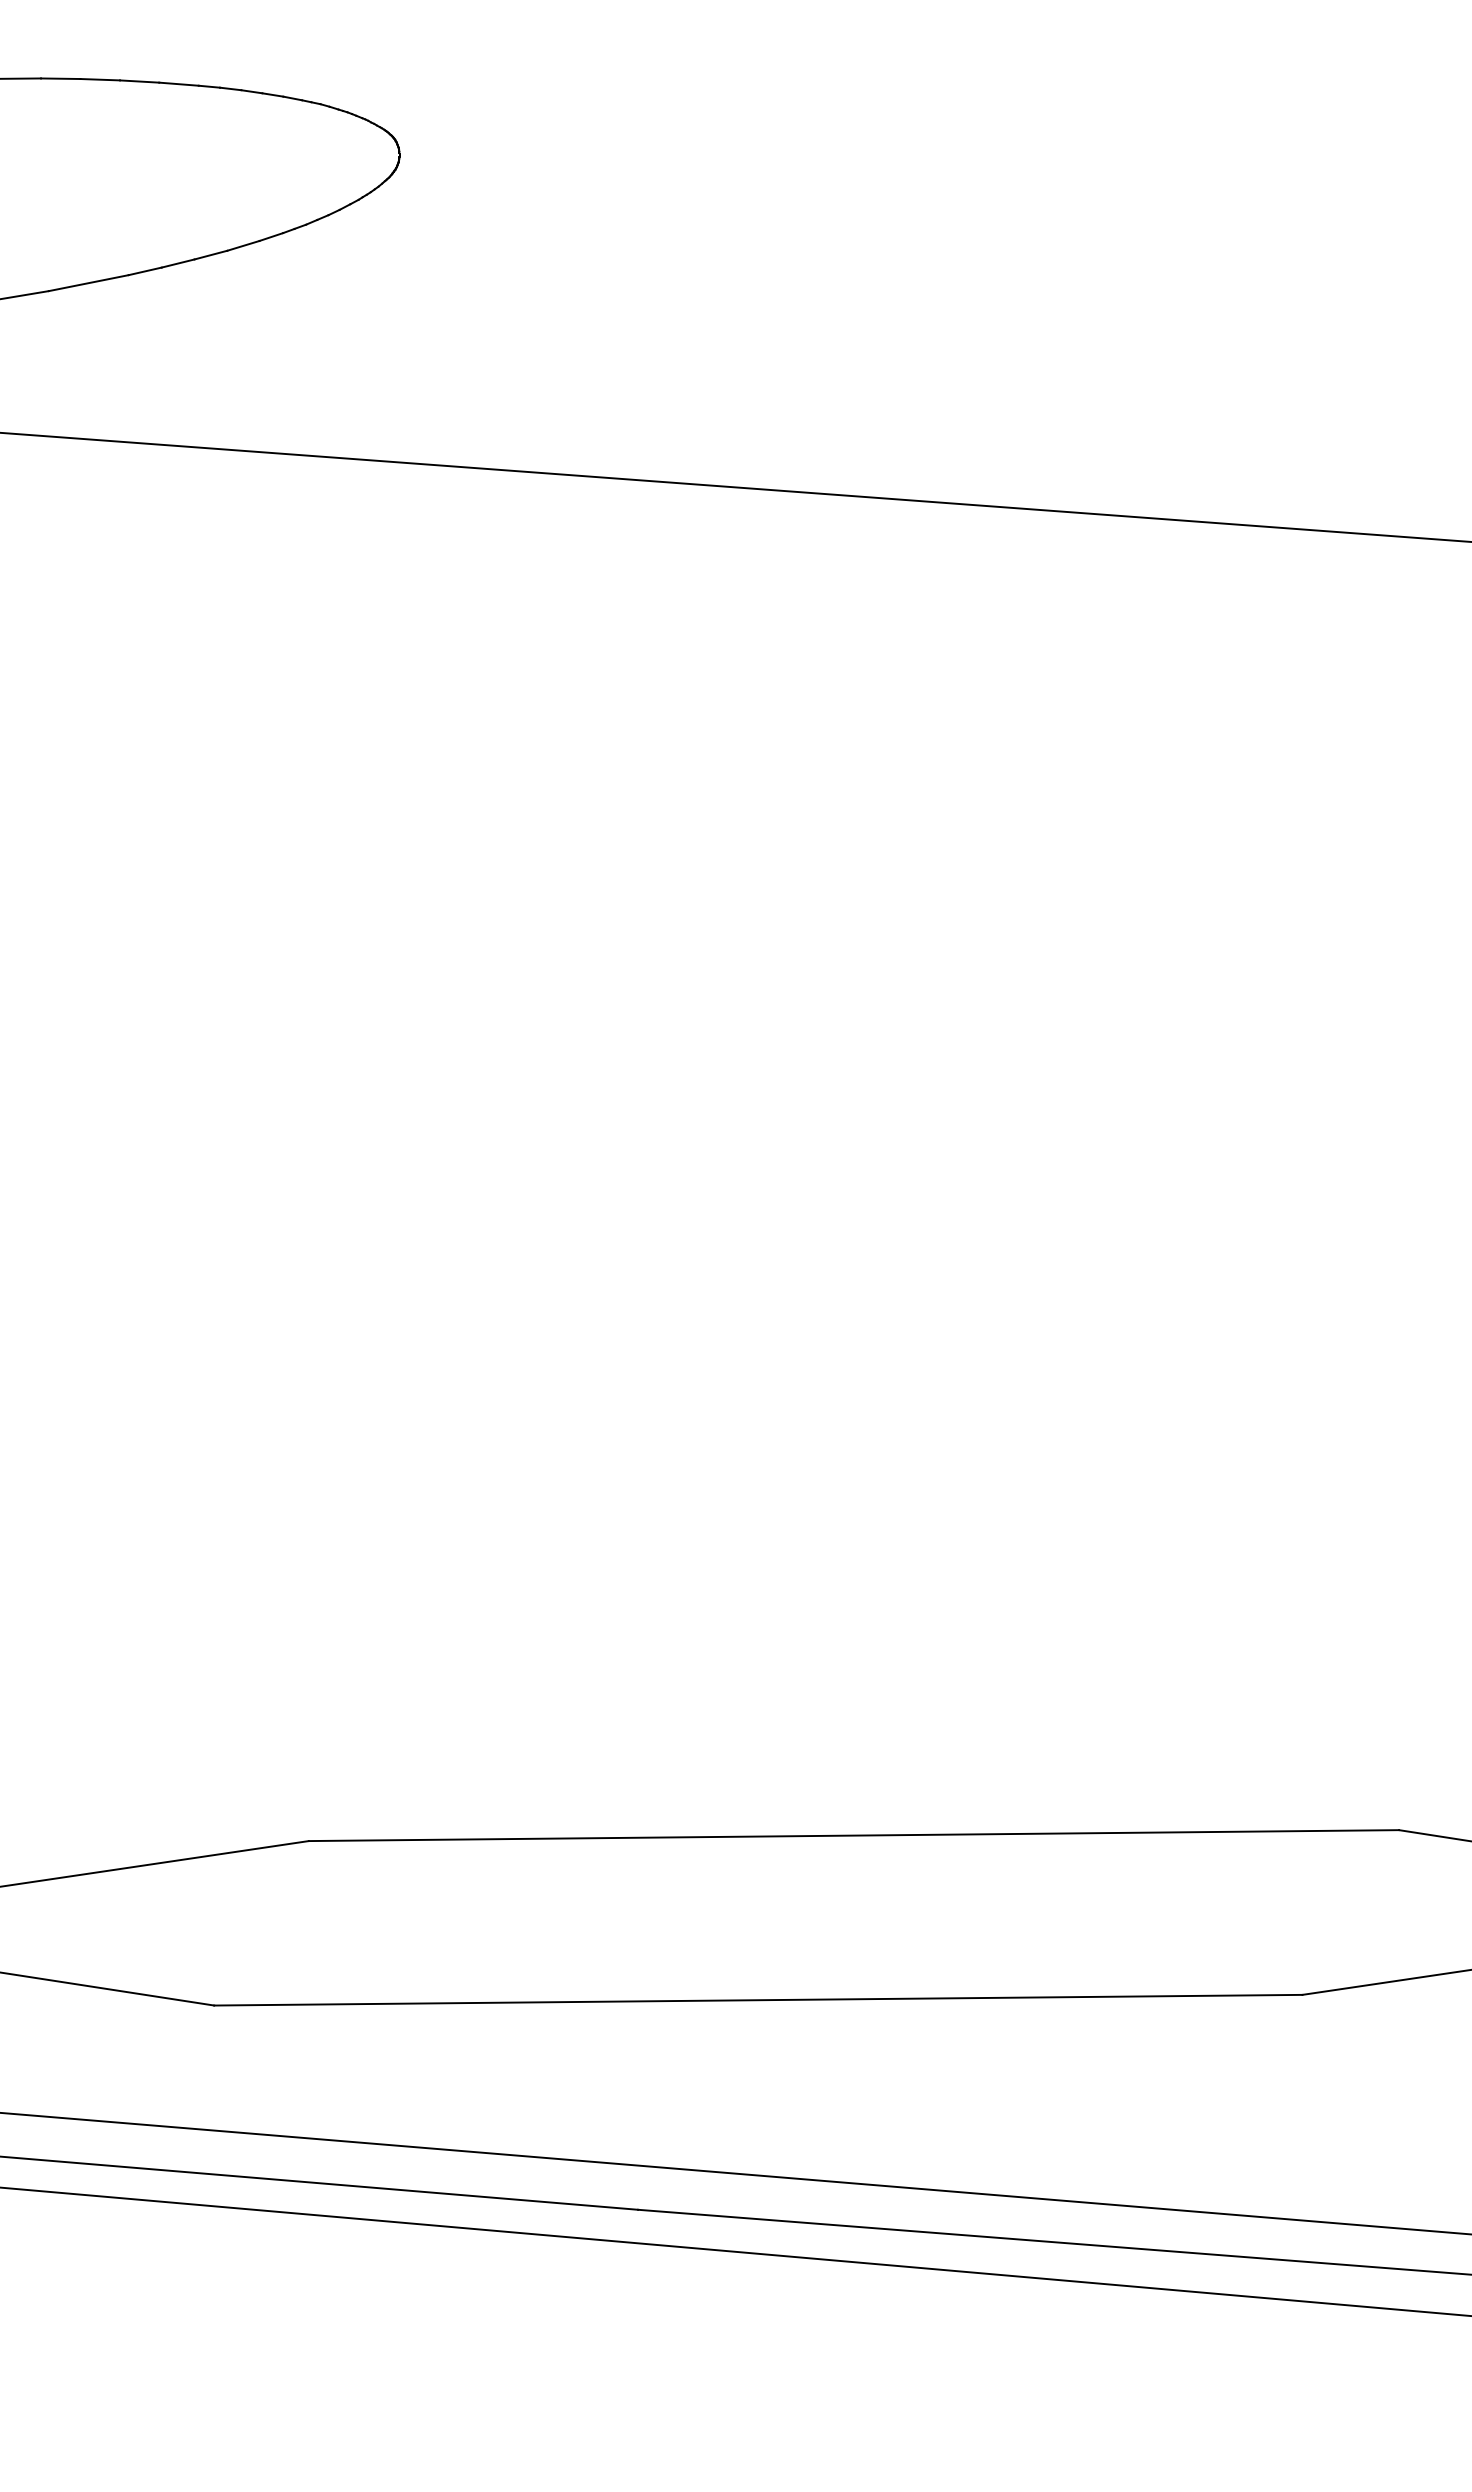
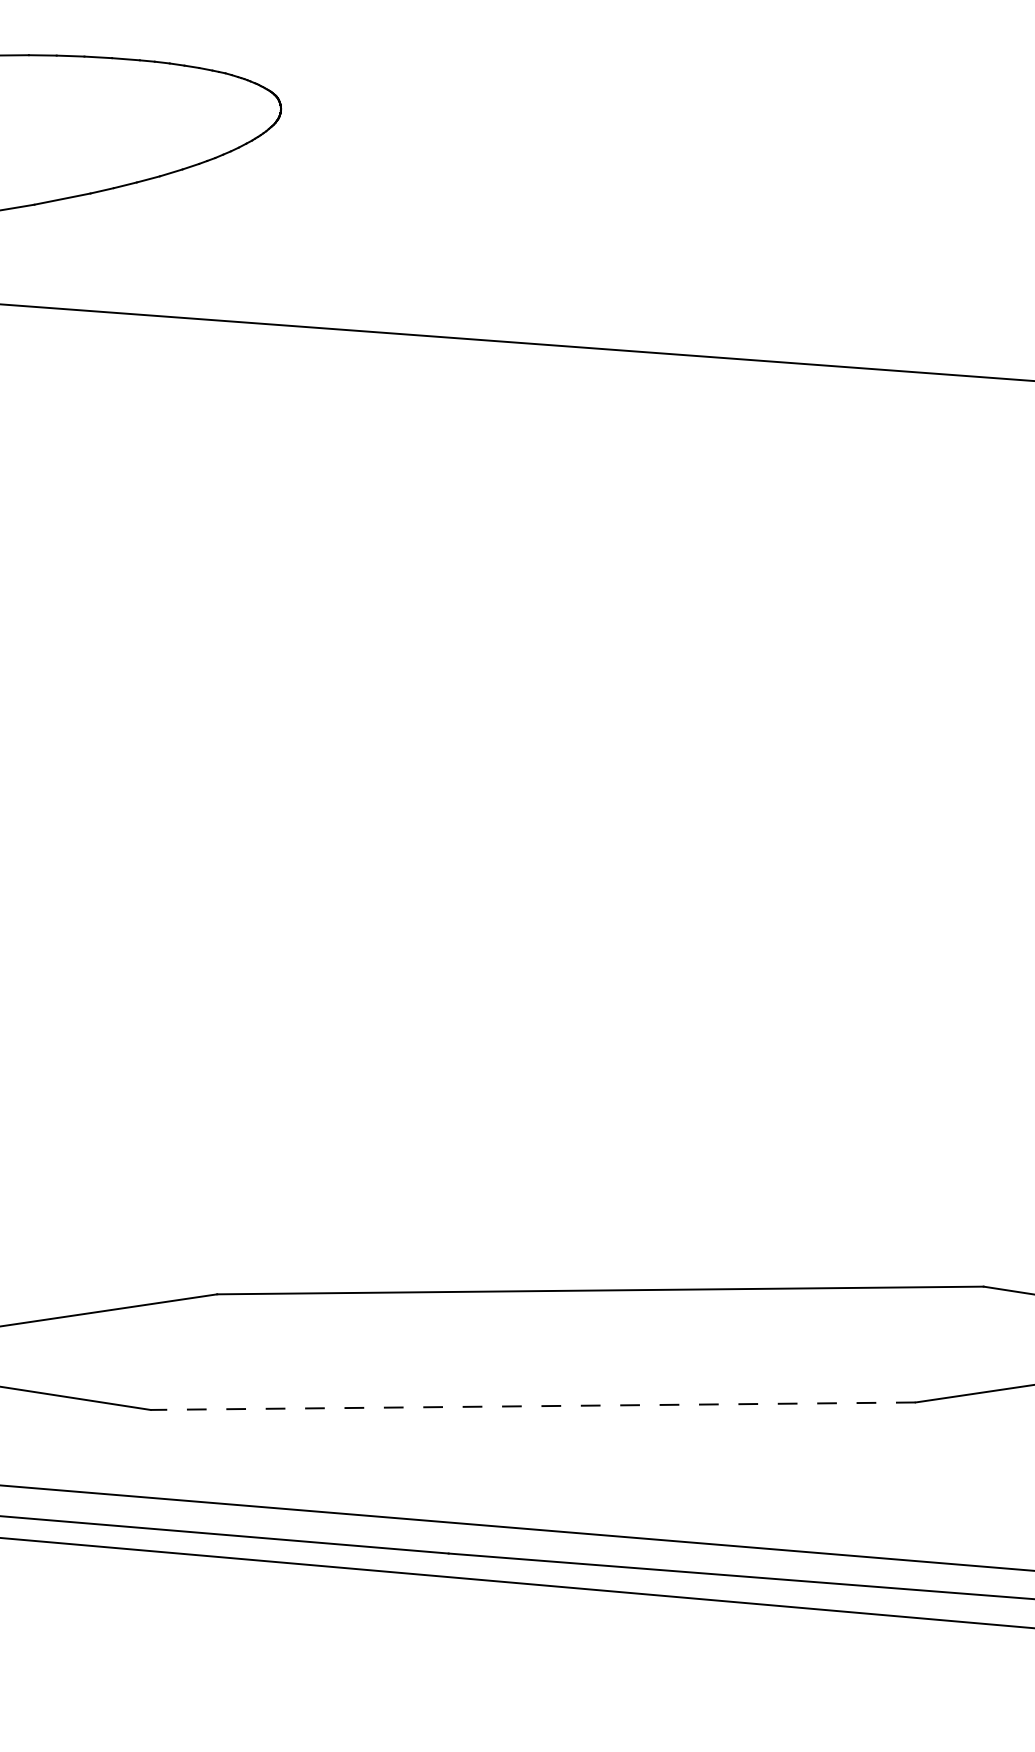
line: (757, 2000) -> (532, 1406), solid -> dashed

